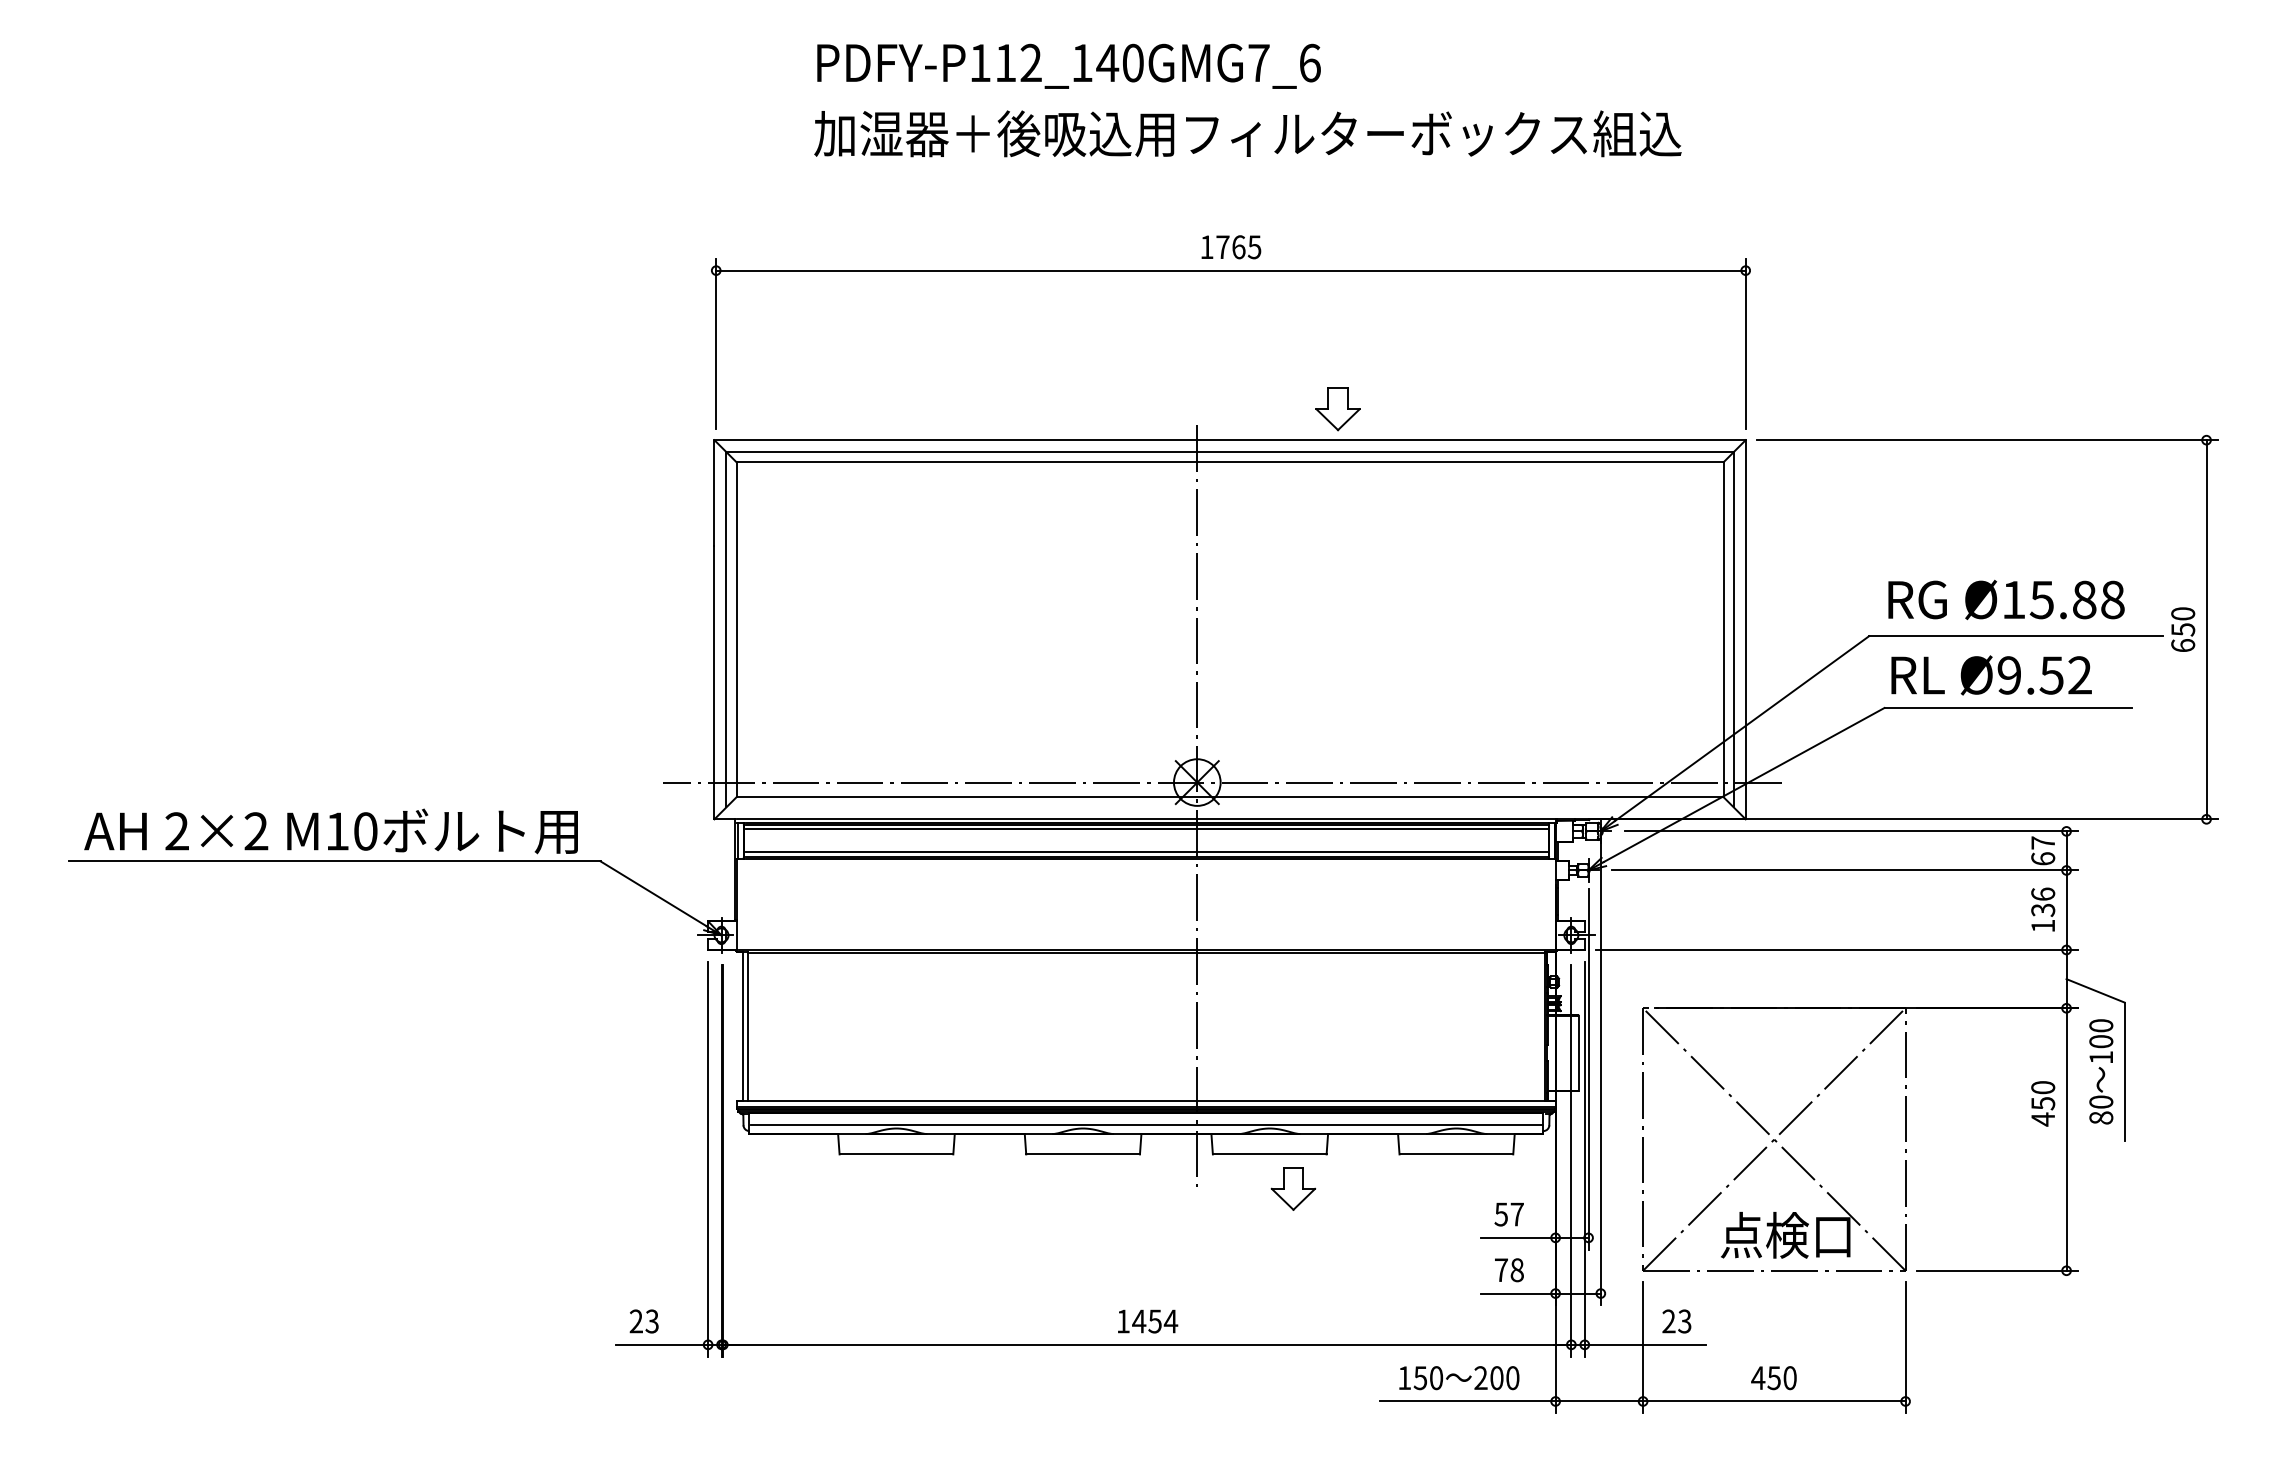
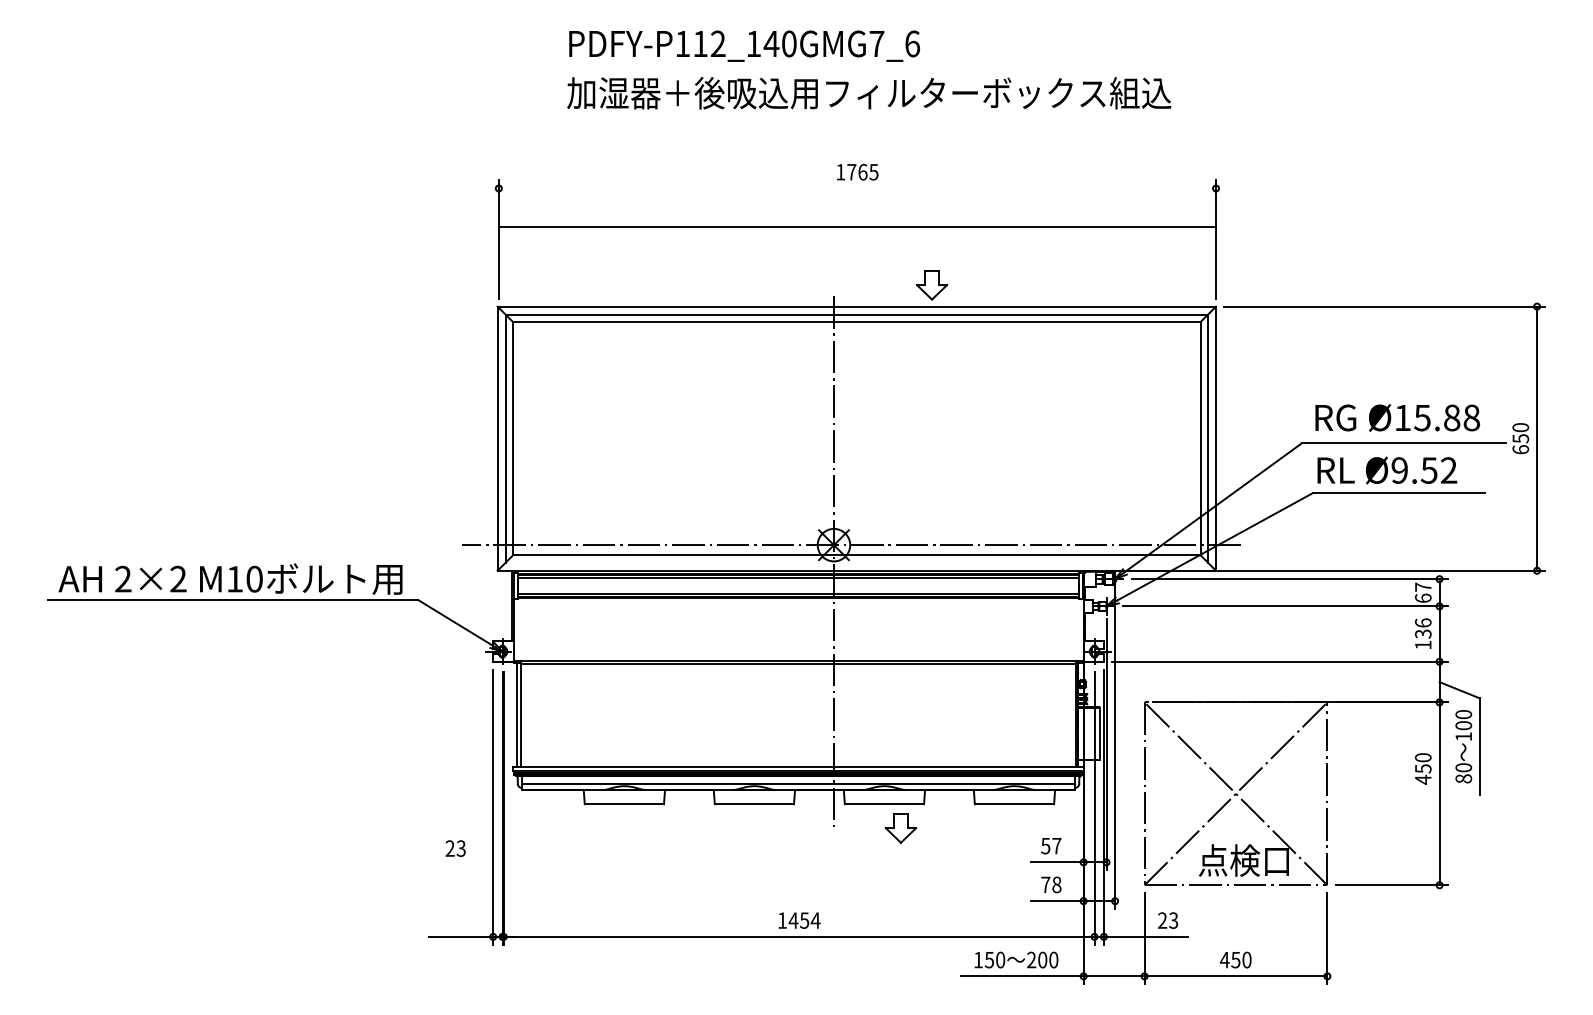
line: (1231, 270) -> (857, 226), moved
text: (643, 1321) -> (455, 848), moved

